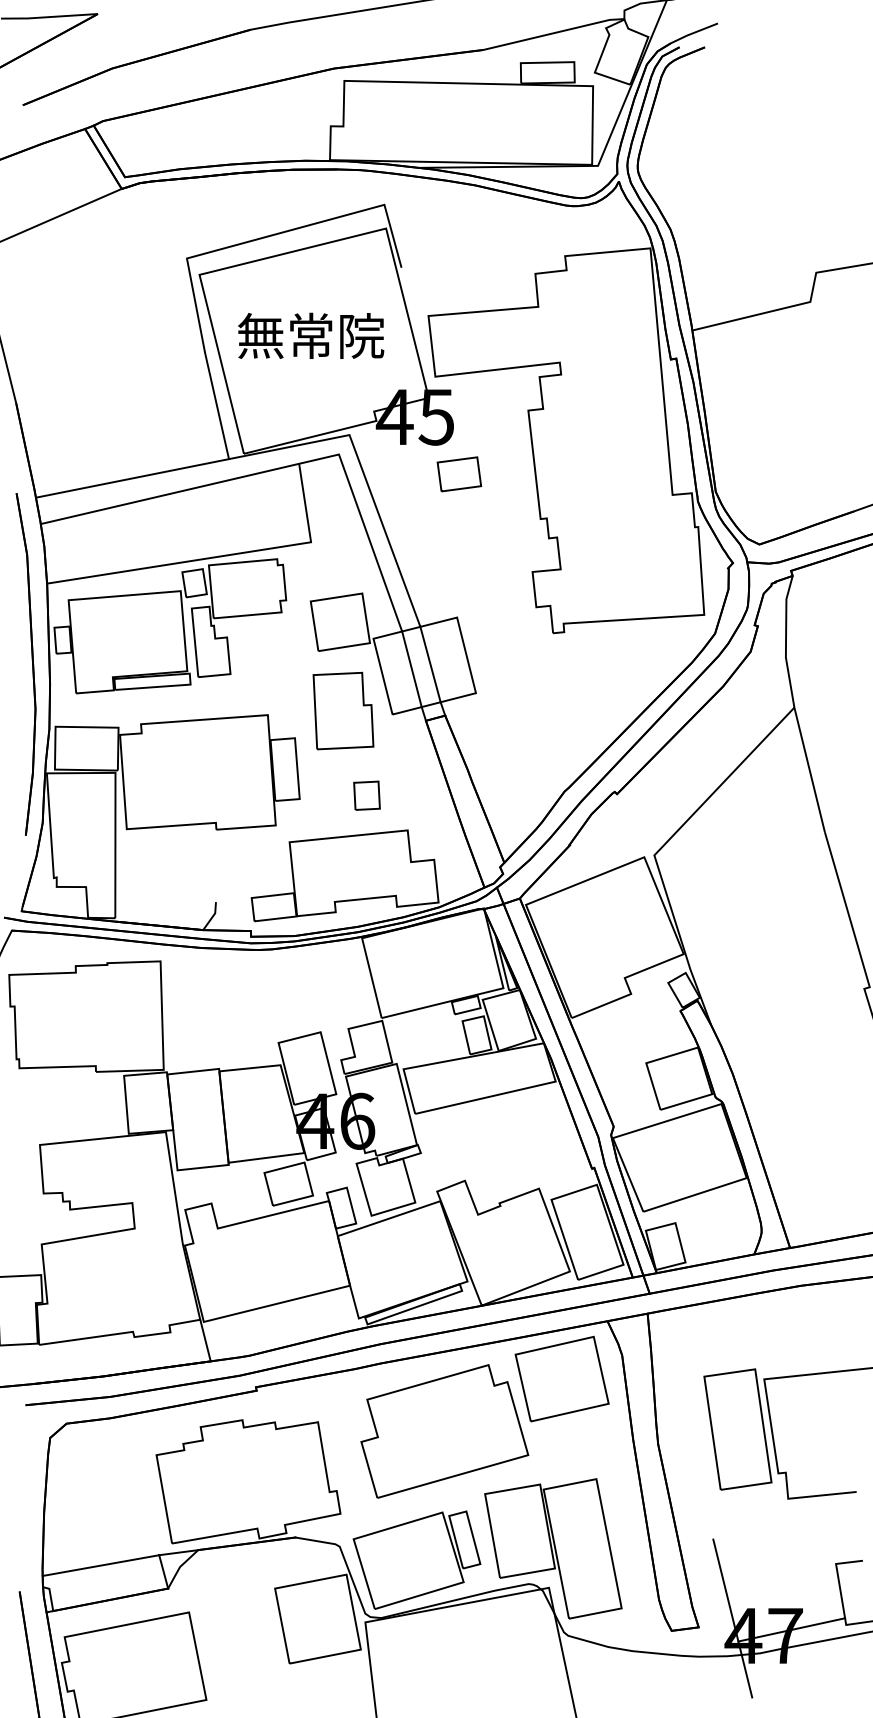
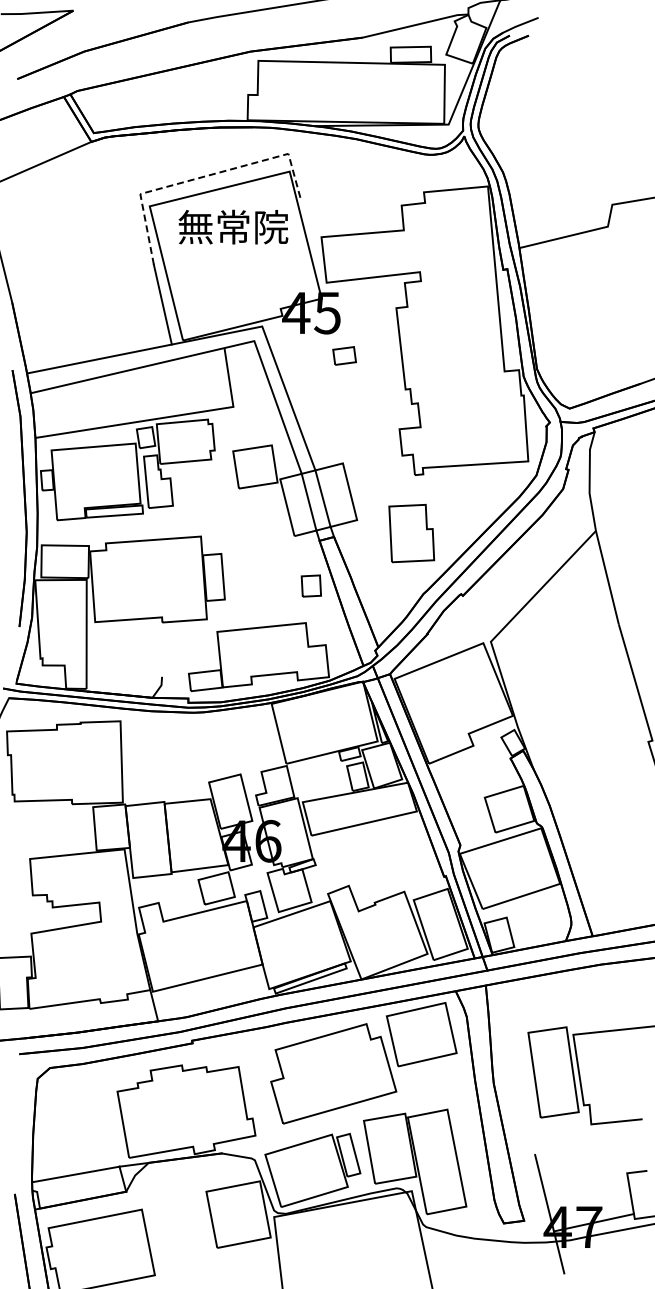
line: (271, 235) -> (203, 176), solid -> dashed
text: (311, 335) -> (233, 226), moved
part: (459, 473) -> (344, 355), size x0.7
part: (343, 711) -> (411, 533), moved
part: (365, 795) -> (310, 585), moved

